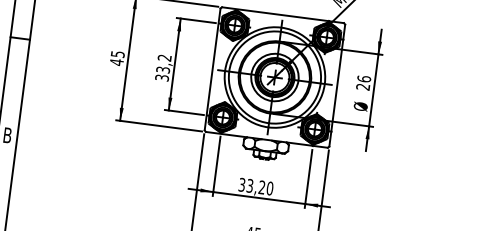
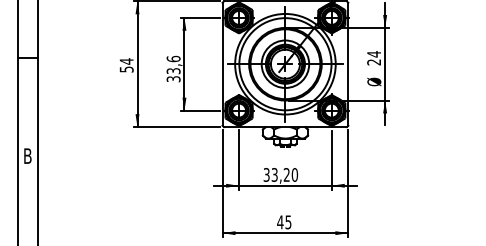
text: (164, 57) -> (173, 58), 33,2 -> 33,6
text: (117, 58) -> (126, 65), 45 -> 54
text: (364, 79) -> (374, 54), 26 -> 24

